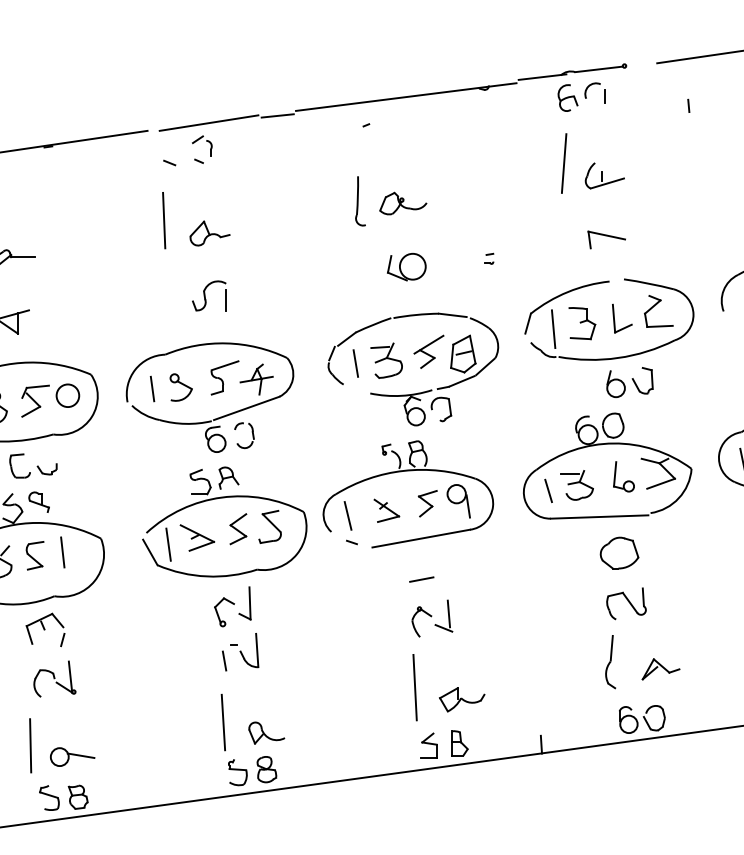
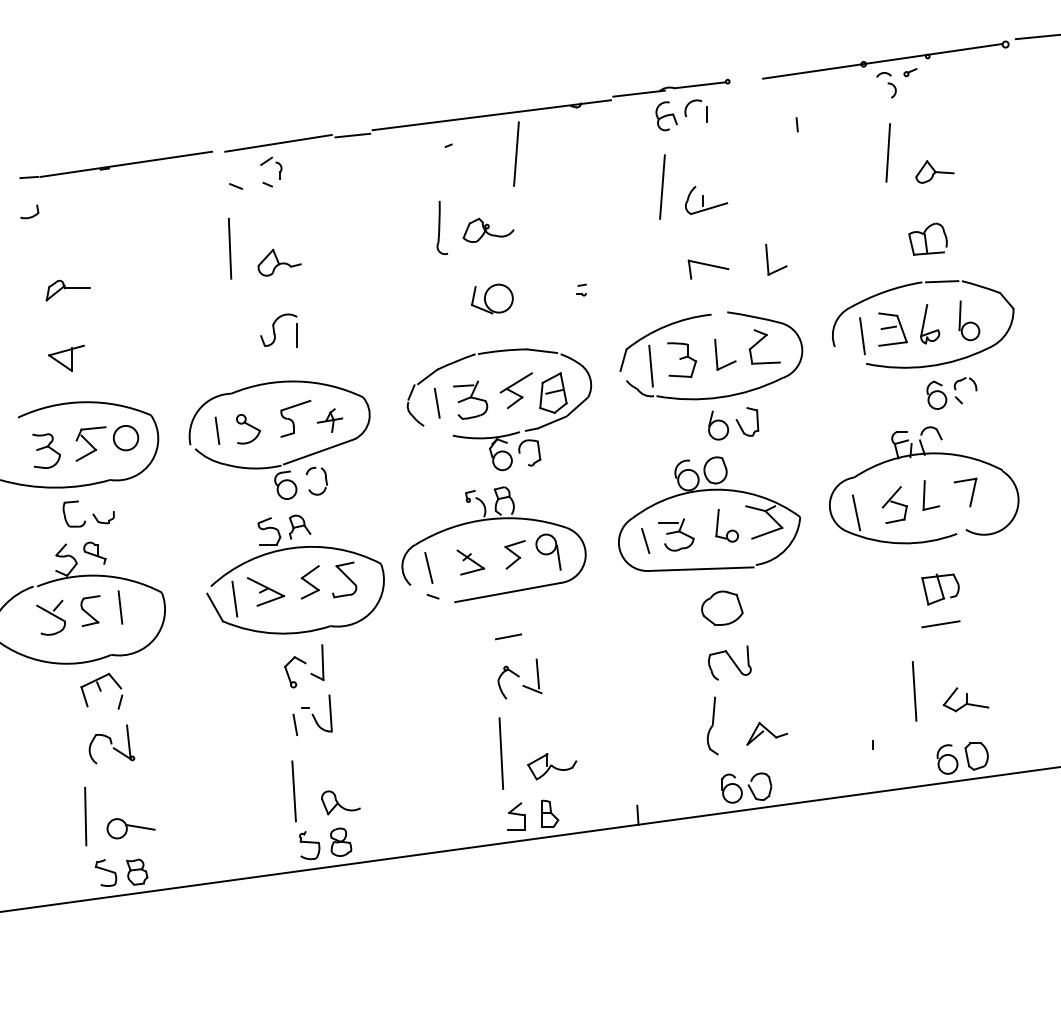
line: (429, 132) -> (516, 153), added
part: (662, 230) -> (768, 259), added
part: (256, 379) -> (329, 420), size x0.7

